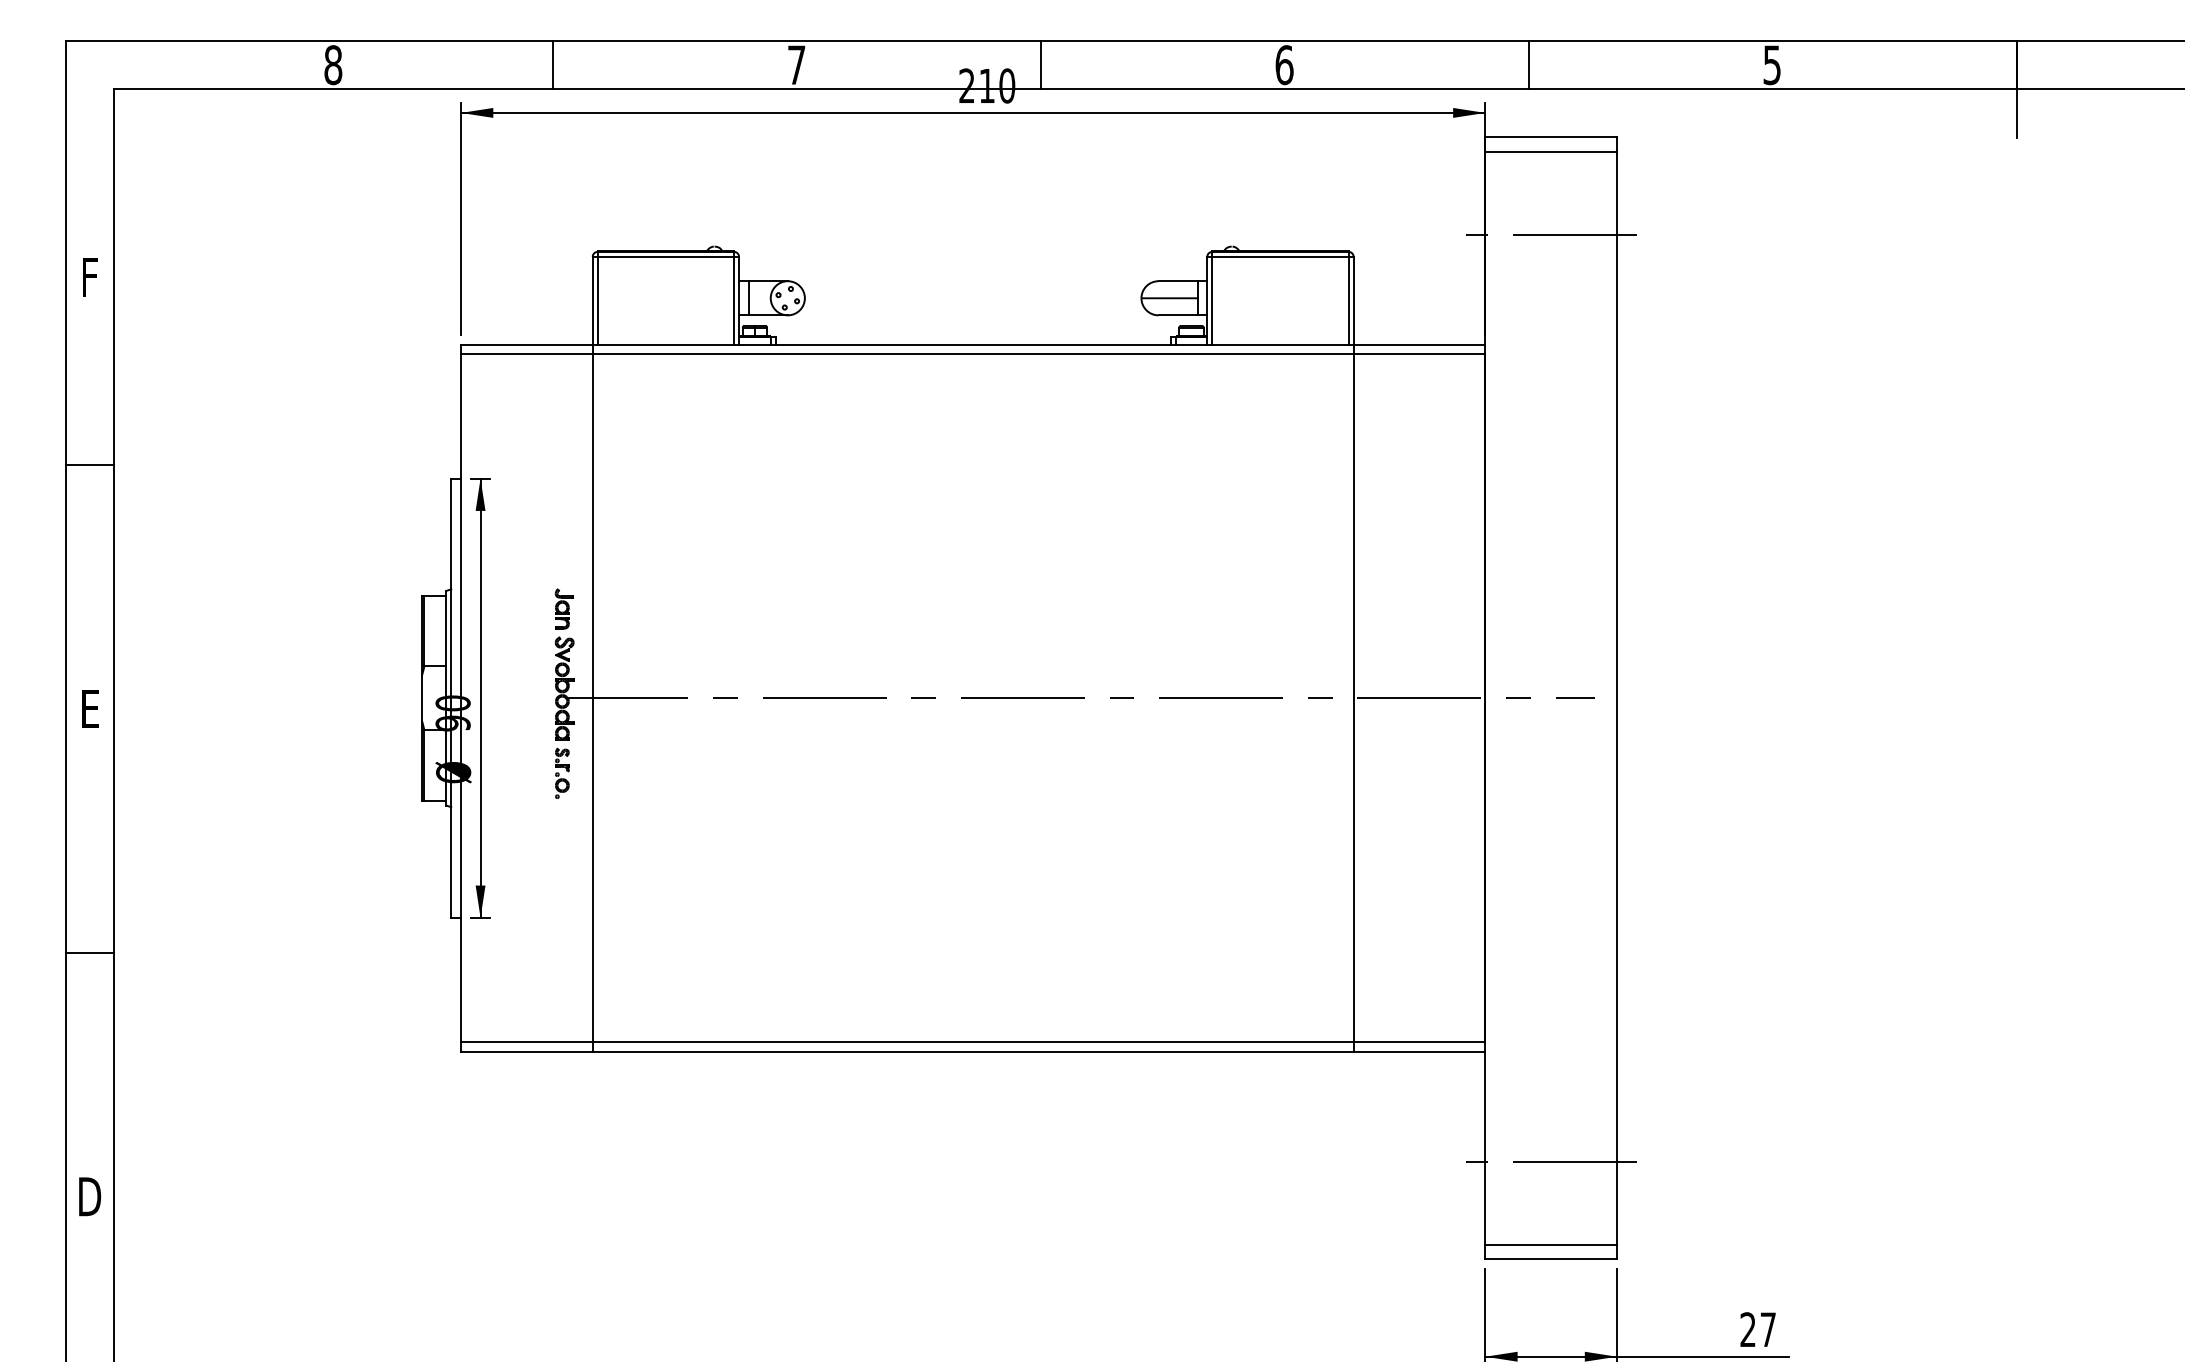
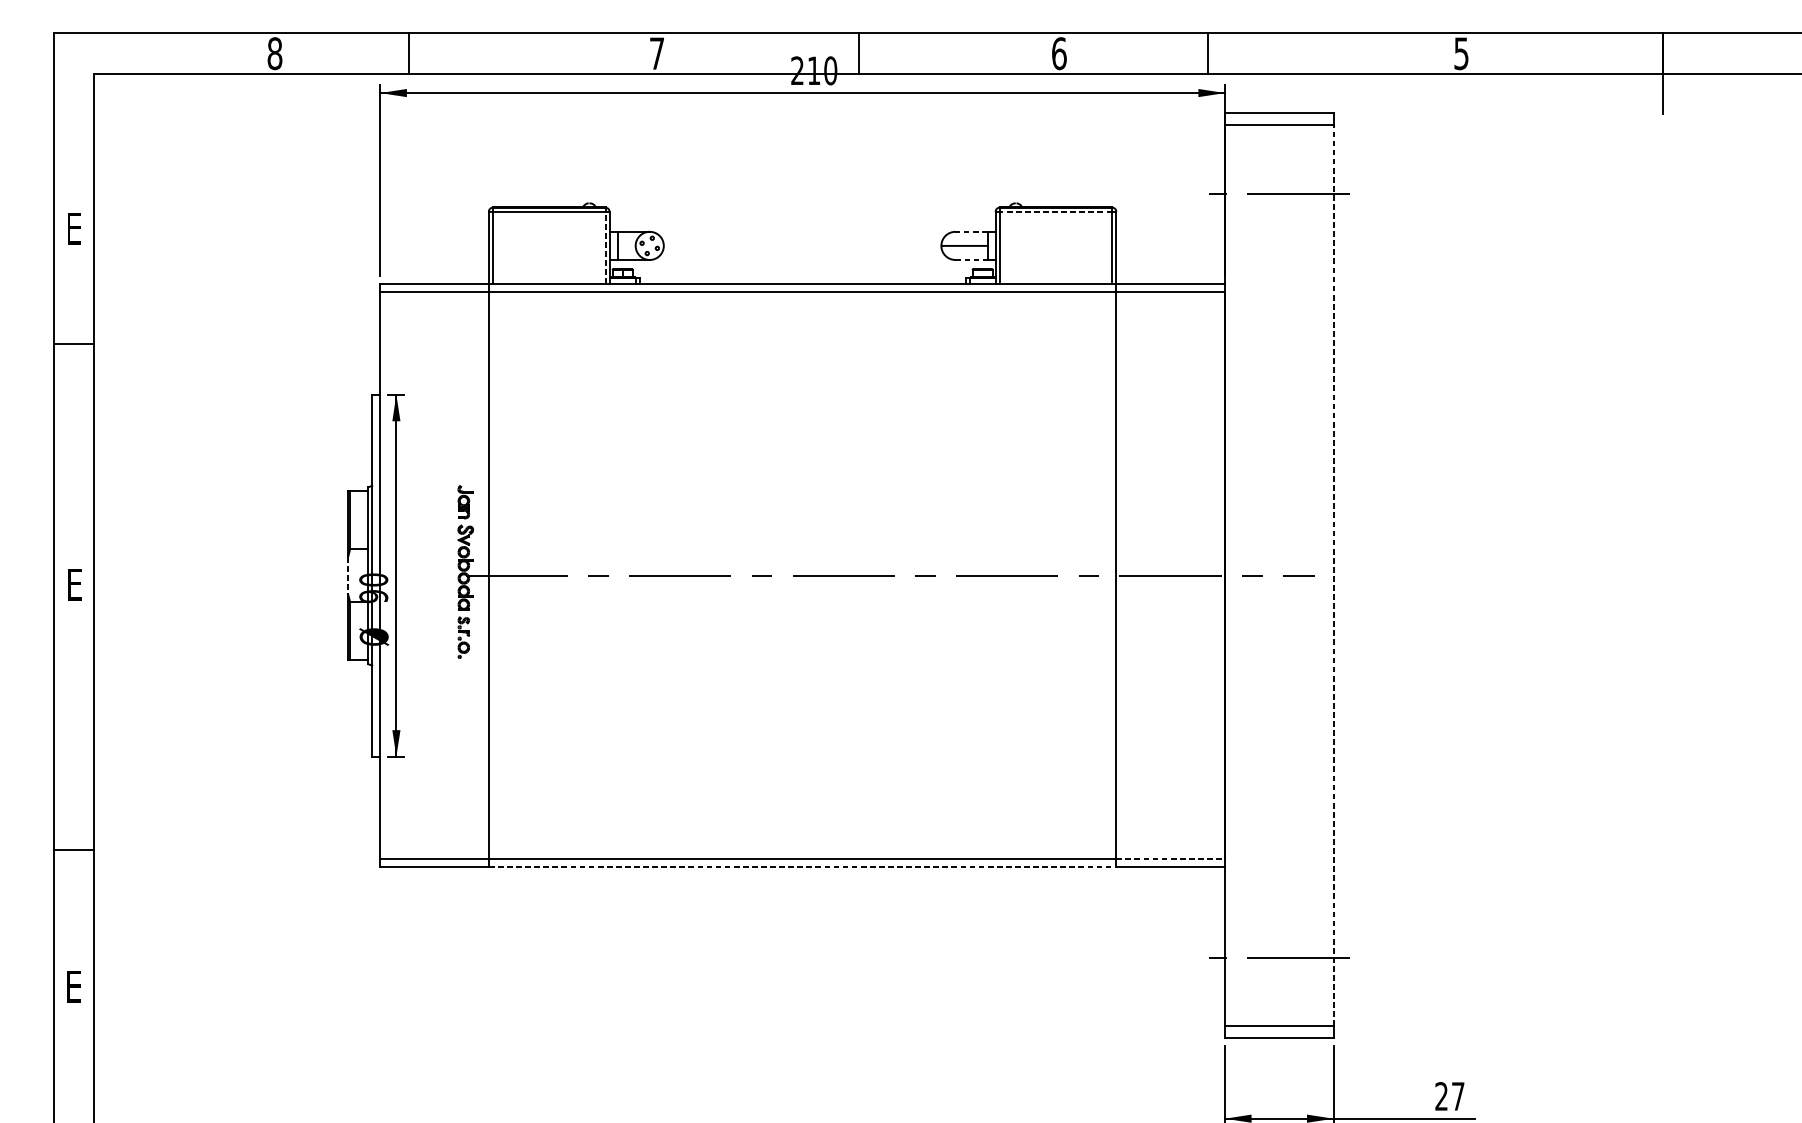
line: (553, 64) -> (408, 53), moved
line: (1528, 64) -> (1207, 53), moved
line: (1279, 256) -> (1055, 211), solid -> dashed
text: (90, 277) -> (74, 228), F -> E
line: (1178, 281) -> (971, 232), solid -> dashed
line: (734, 300) -> (605, 247), solid -> dashed
line: (1178, 315) -> (971, 260), solid -> dashed
line: (89, 465) -> (73, 344), moved
line: (1617, 697) -> (1333, 575), solid -> dashed
line: (422, 698) -> (348, 575), solid -> dashed
line: (89, 952) -> (73, 849), moved
line: (1419, 1042) -> (1170, 859), solid -> dashed
line: (973, 1051) -> (802, 867), solid -> dashed
text: (90, 1196) -> (74, 986), D -> E

